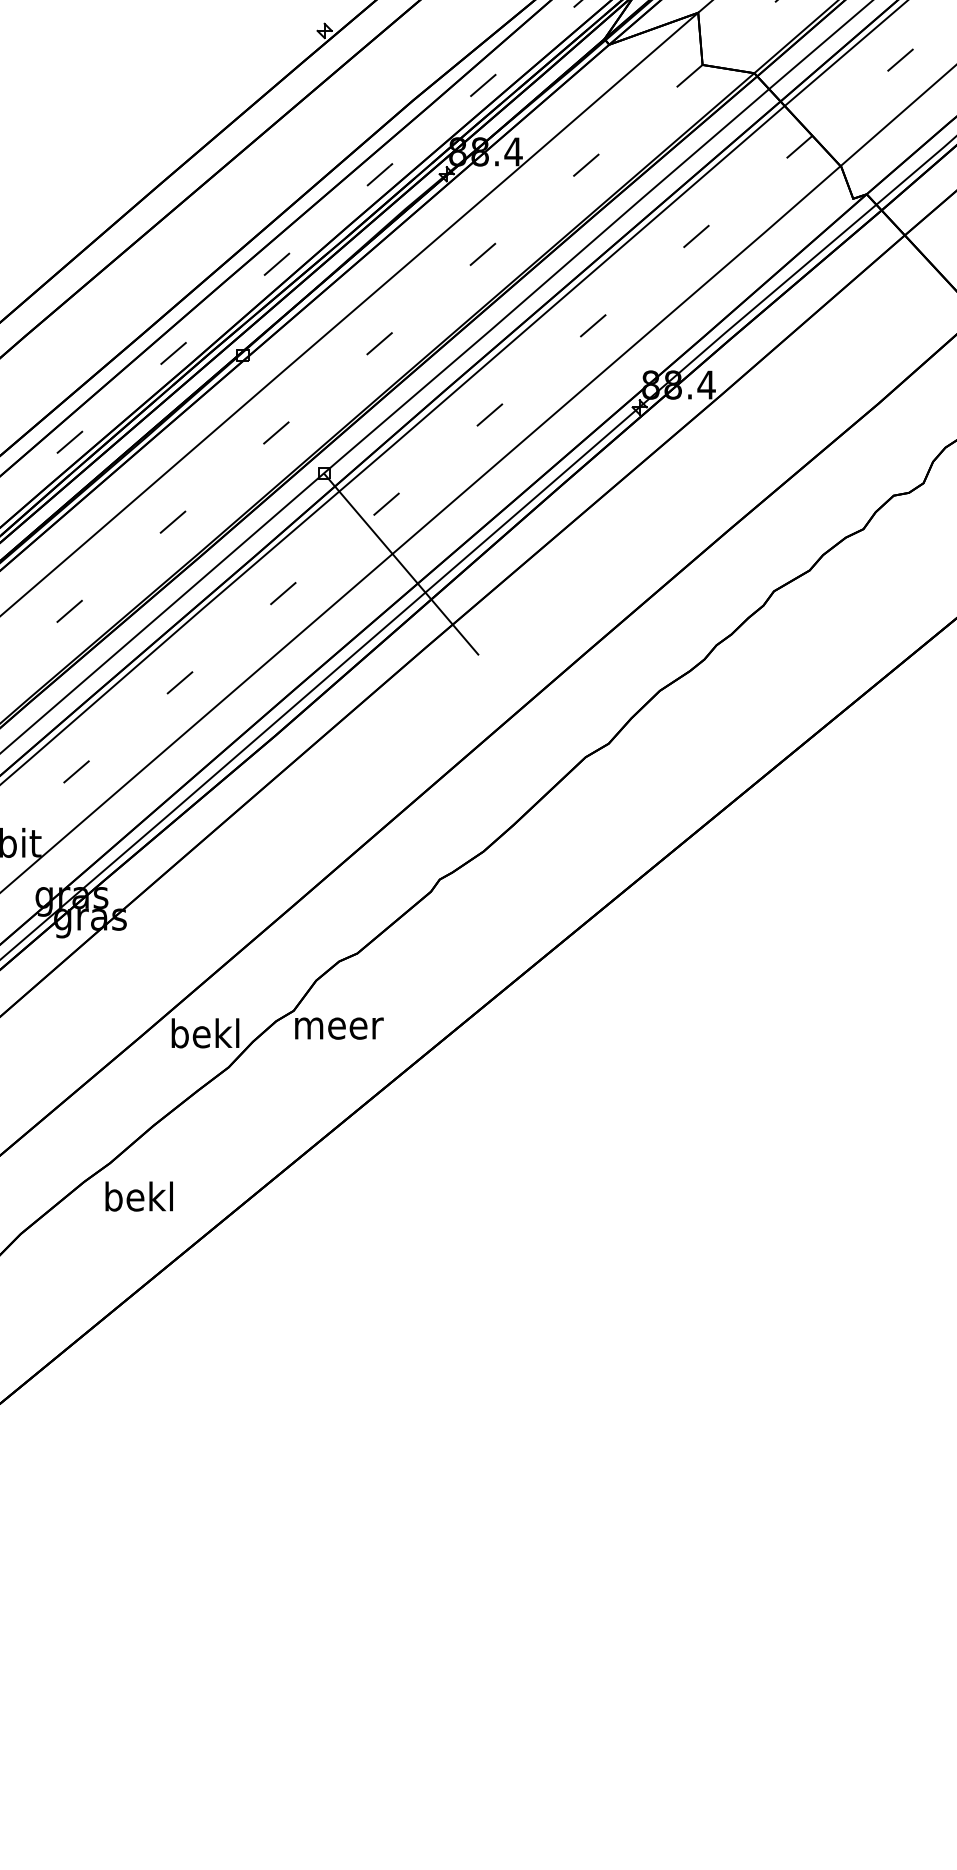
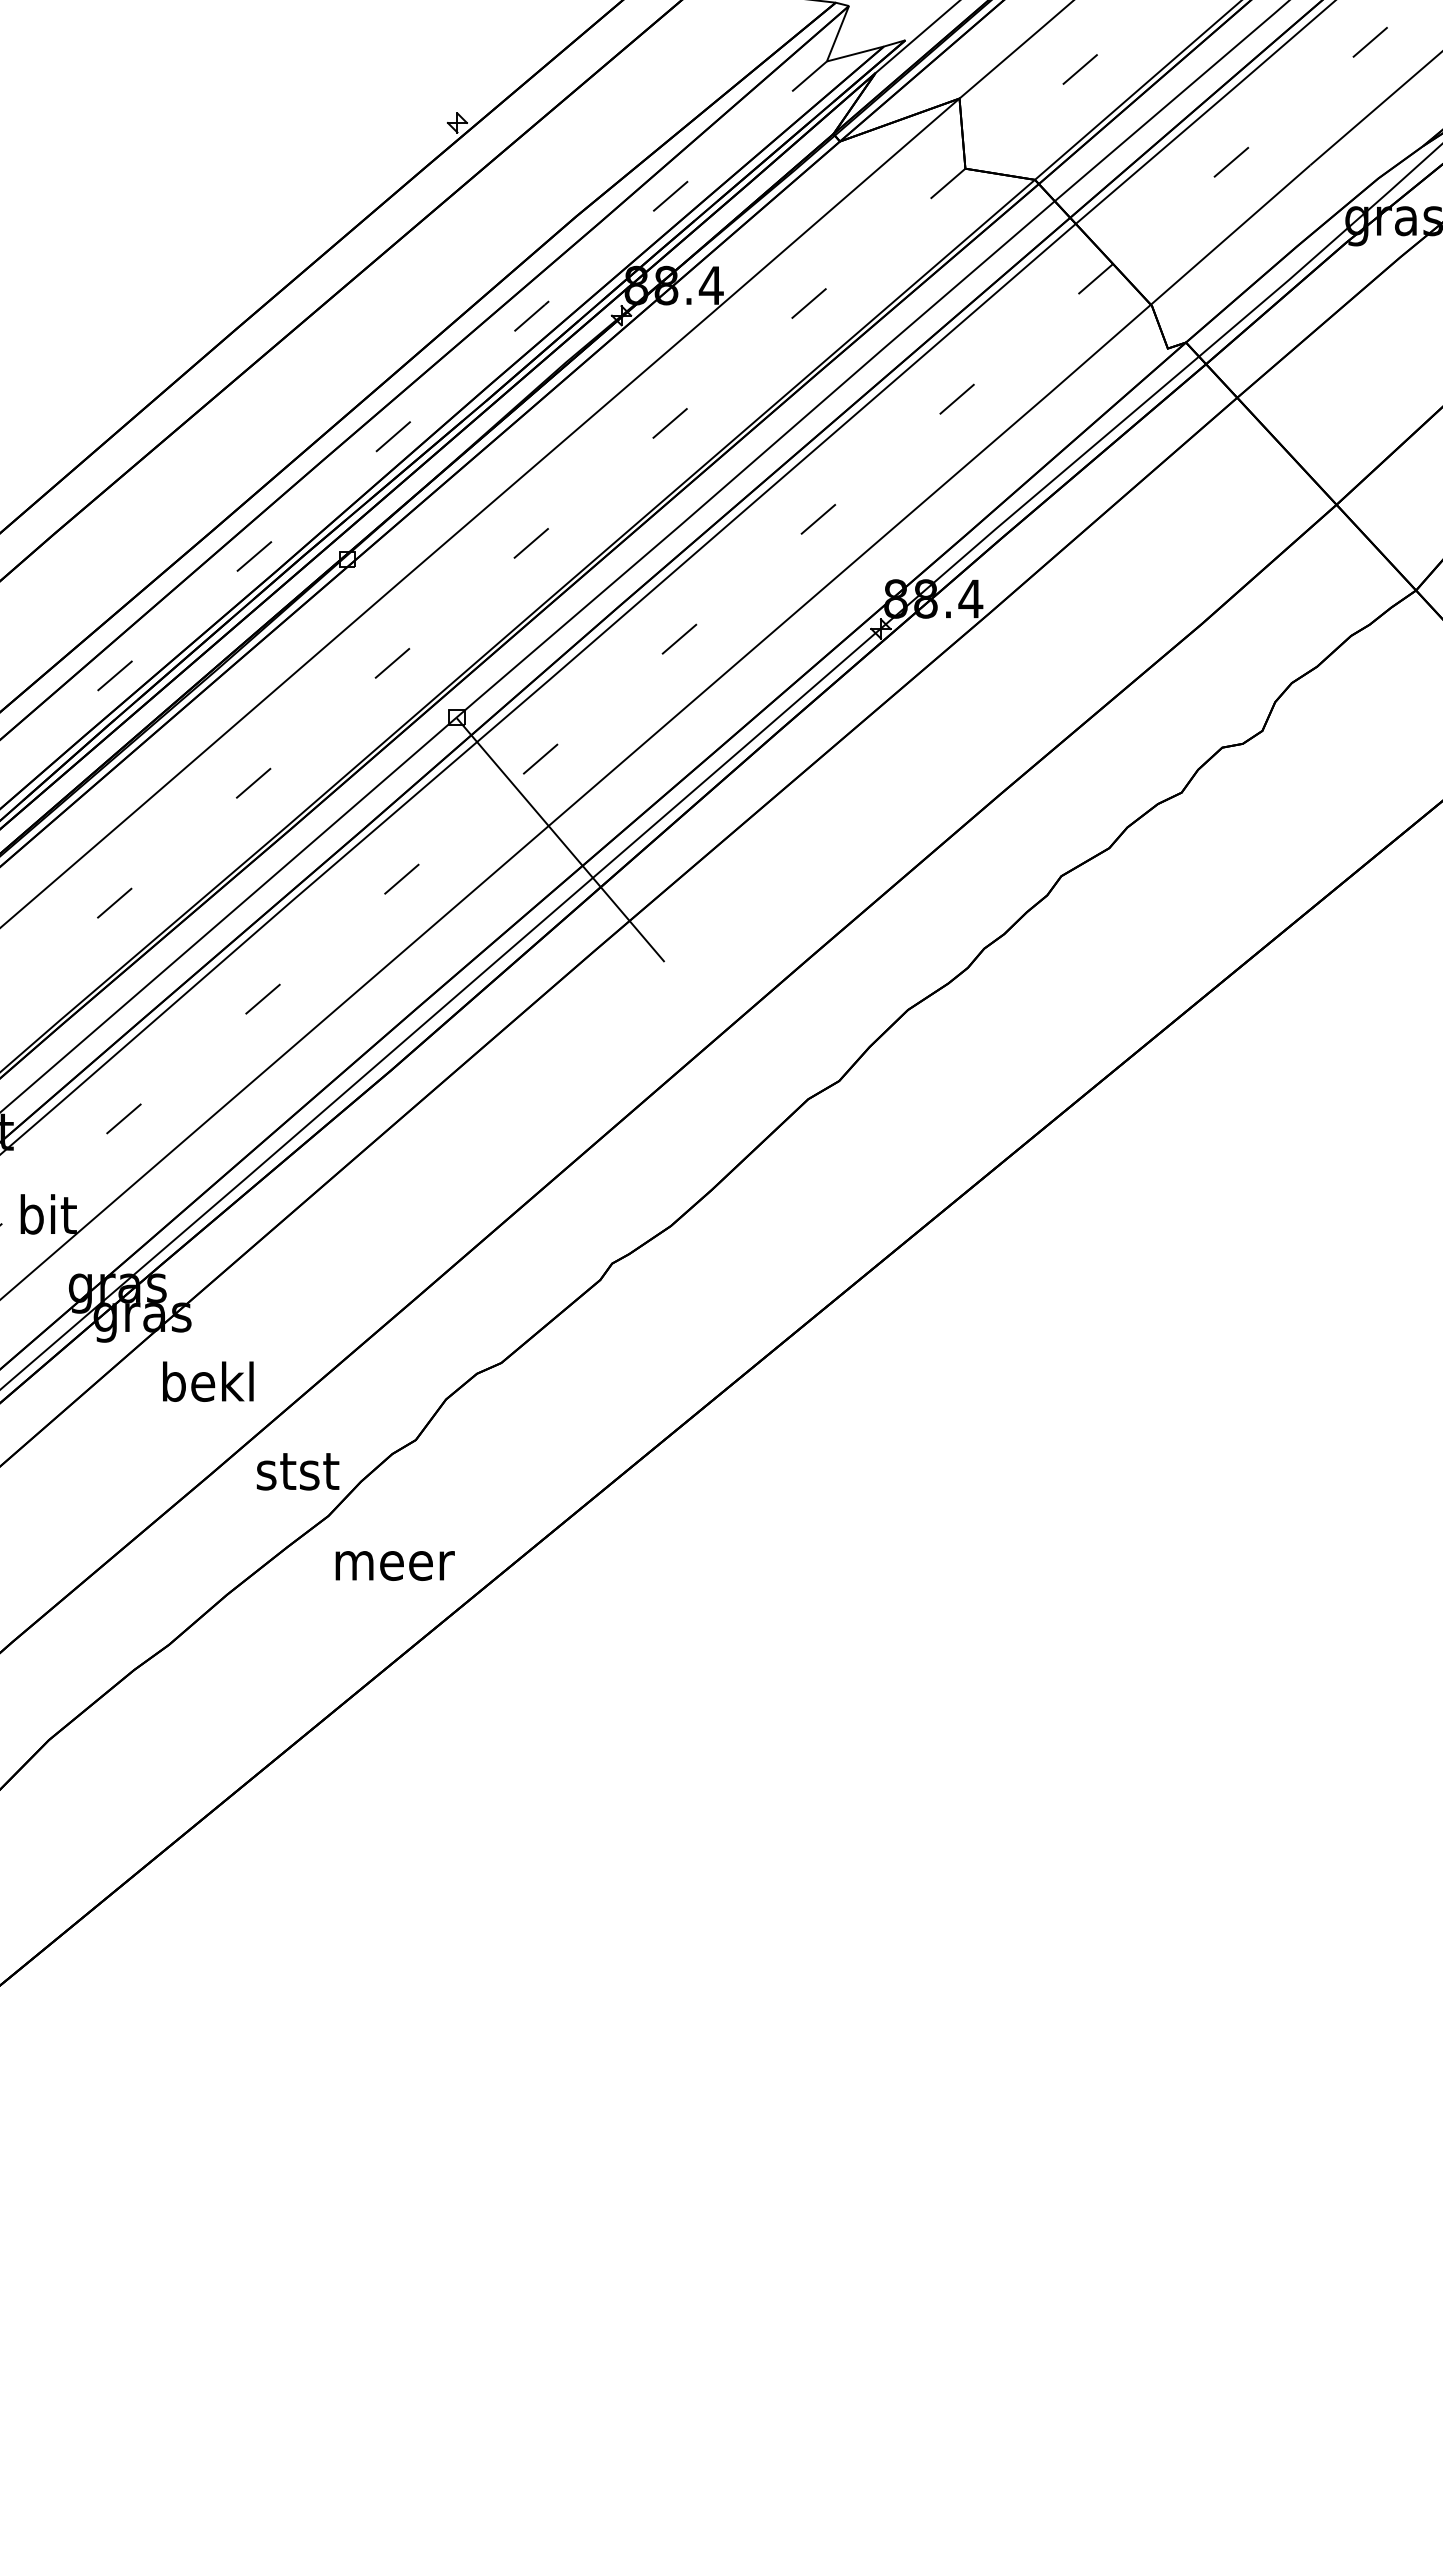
text: (338, 1028) -> (394, 1565), moved
text: (205, 1033) -> (297, 1470), bekl -> stst
text: (139, 1196) -> (208, 1381), moved

